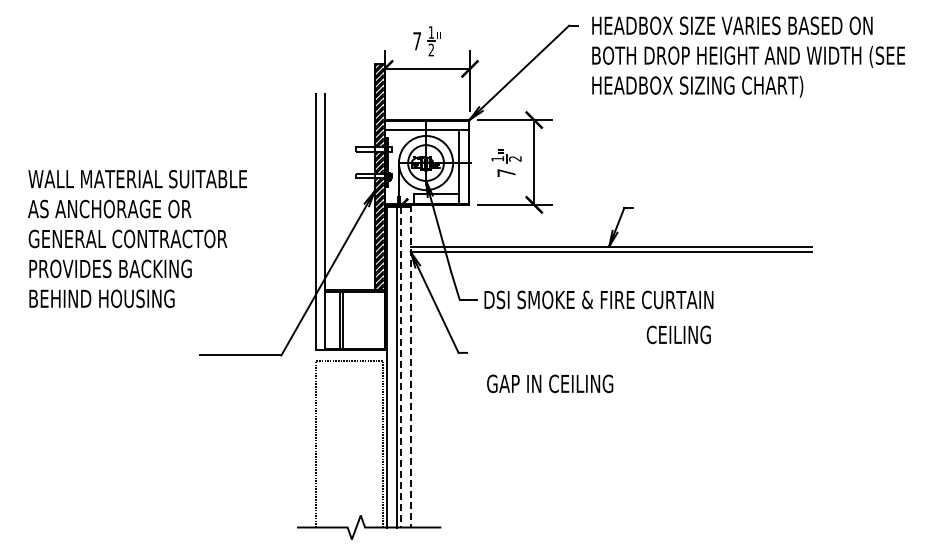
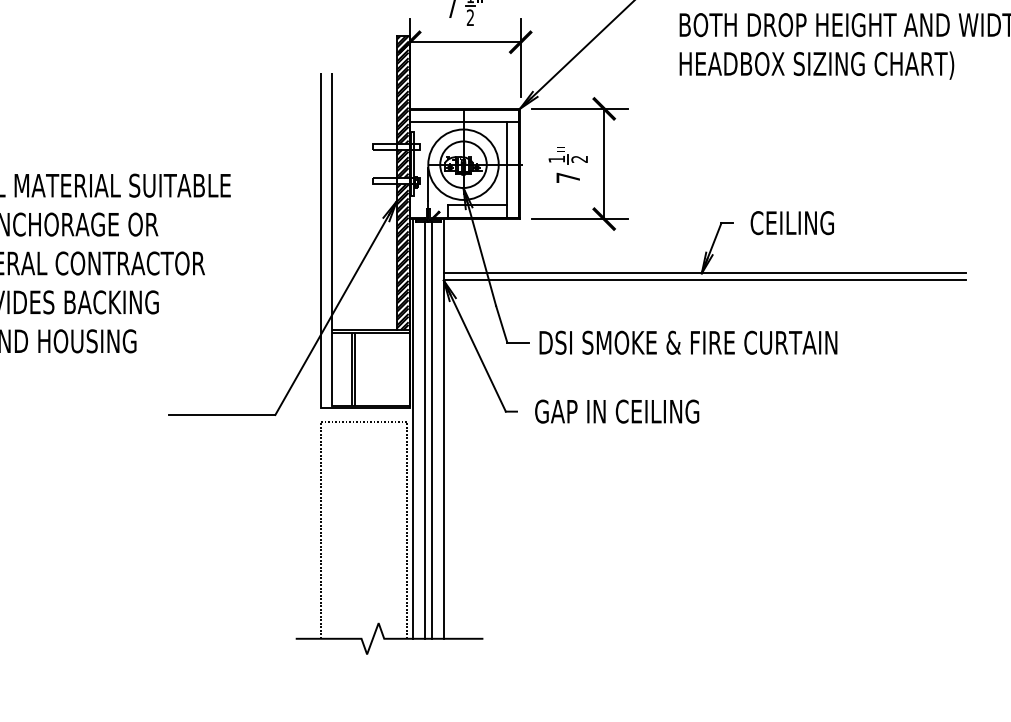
text: (678, 334) -> (791, 222), moved
line: (410, 366) -> (443, 429), dashed -> solid
line: (401, 367) -> (431, 430), dashed -> solid
text: (550, 383) -> (617, 411), moved

